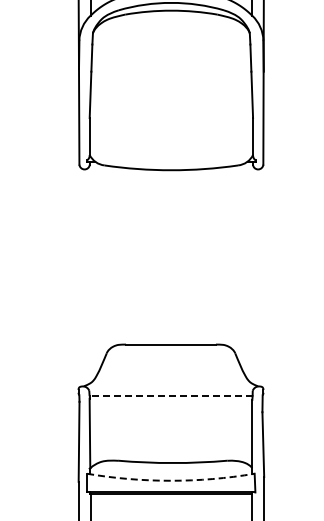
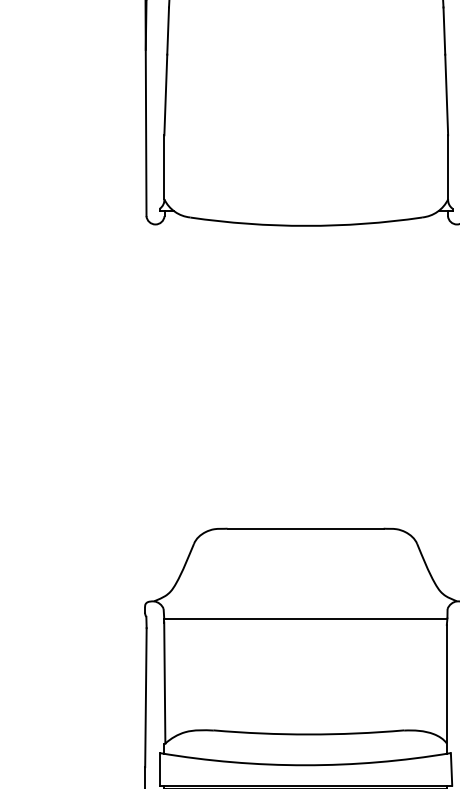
line: (171, 396) -> (306, 618), dashed -> solid
arc: (170, 480) -> (304, 764), dashed -> solid

